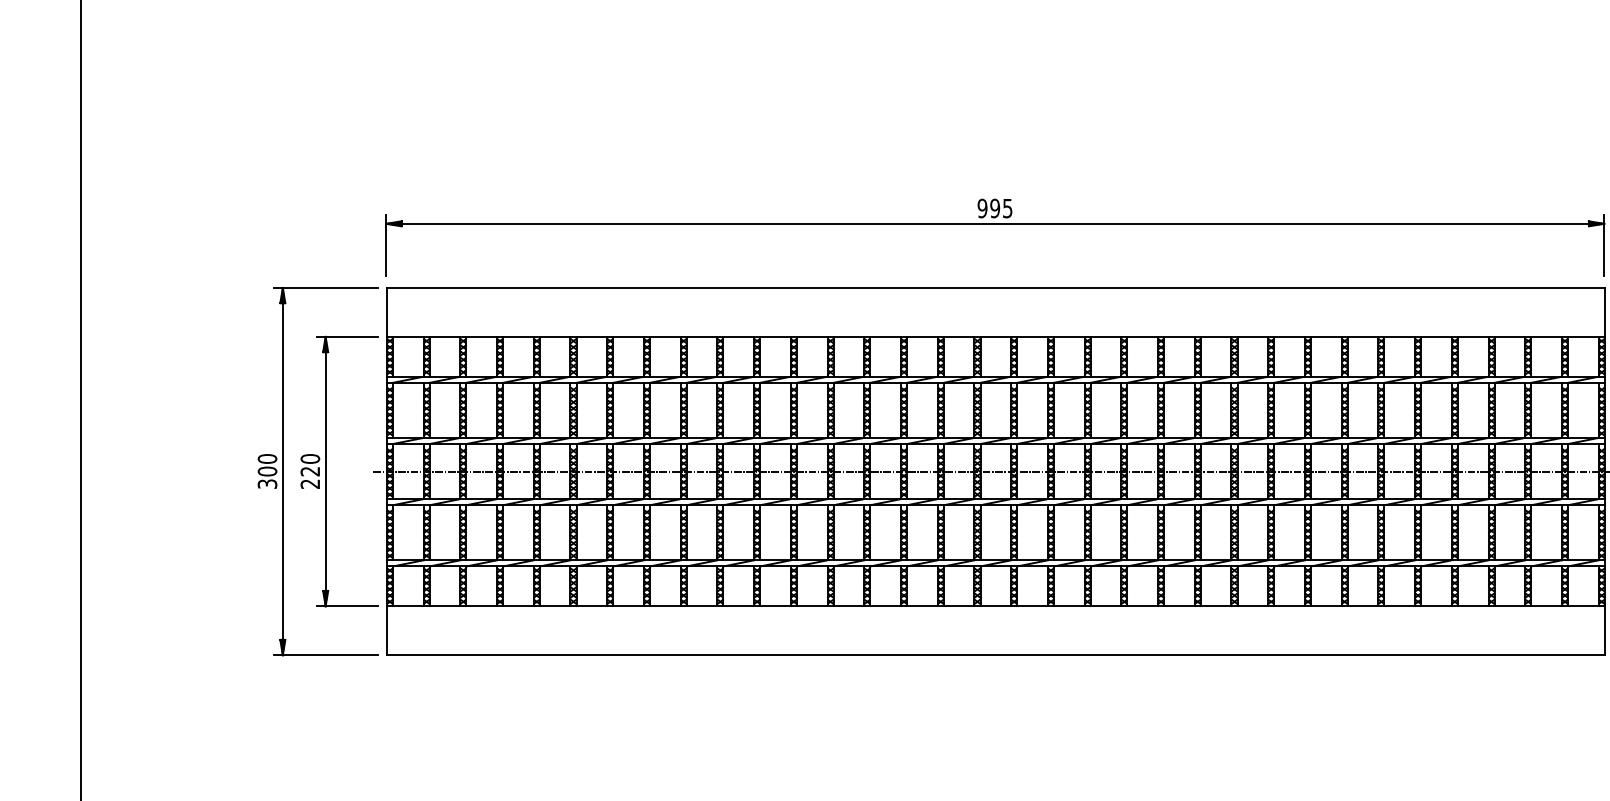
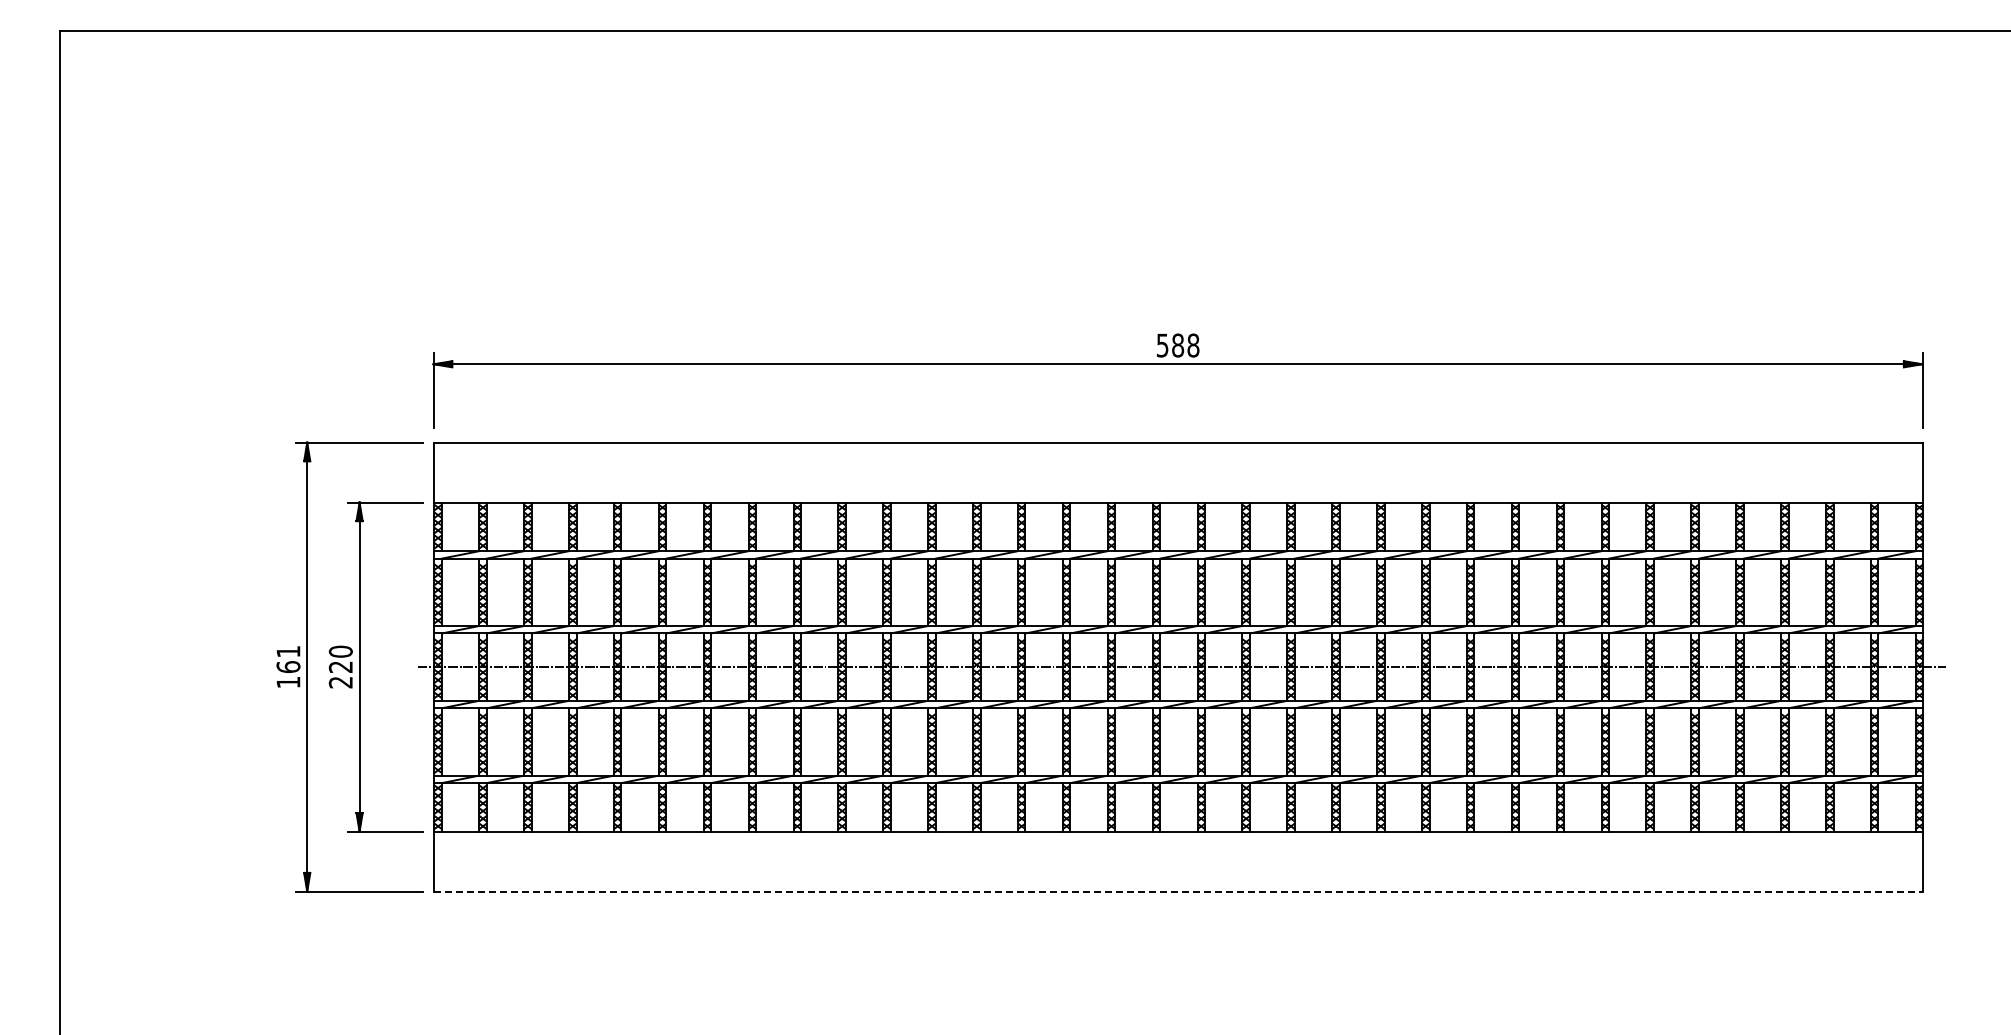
text: (994, 208) -> (1177, 345), 995 -> 588
text: (267, 471) -> (288, 666), 300 -> 161
line: (996, 655) -> (1179, 891), solid -> dashed

